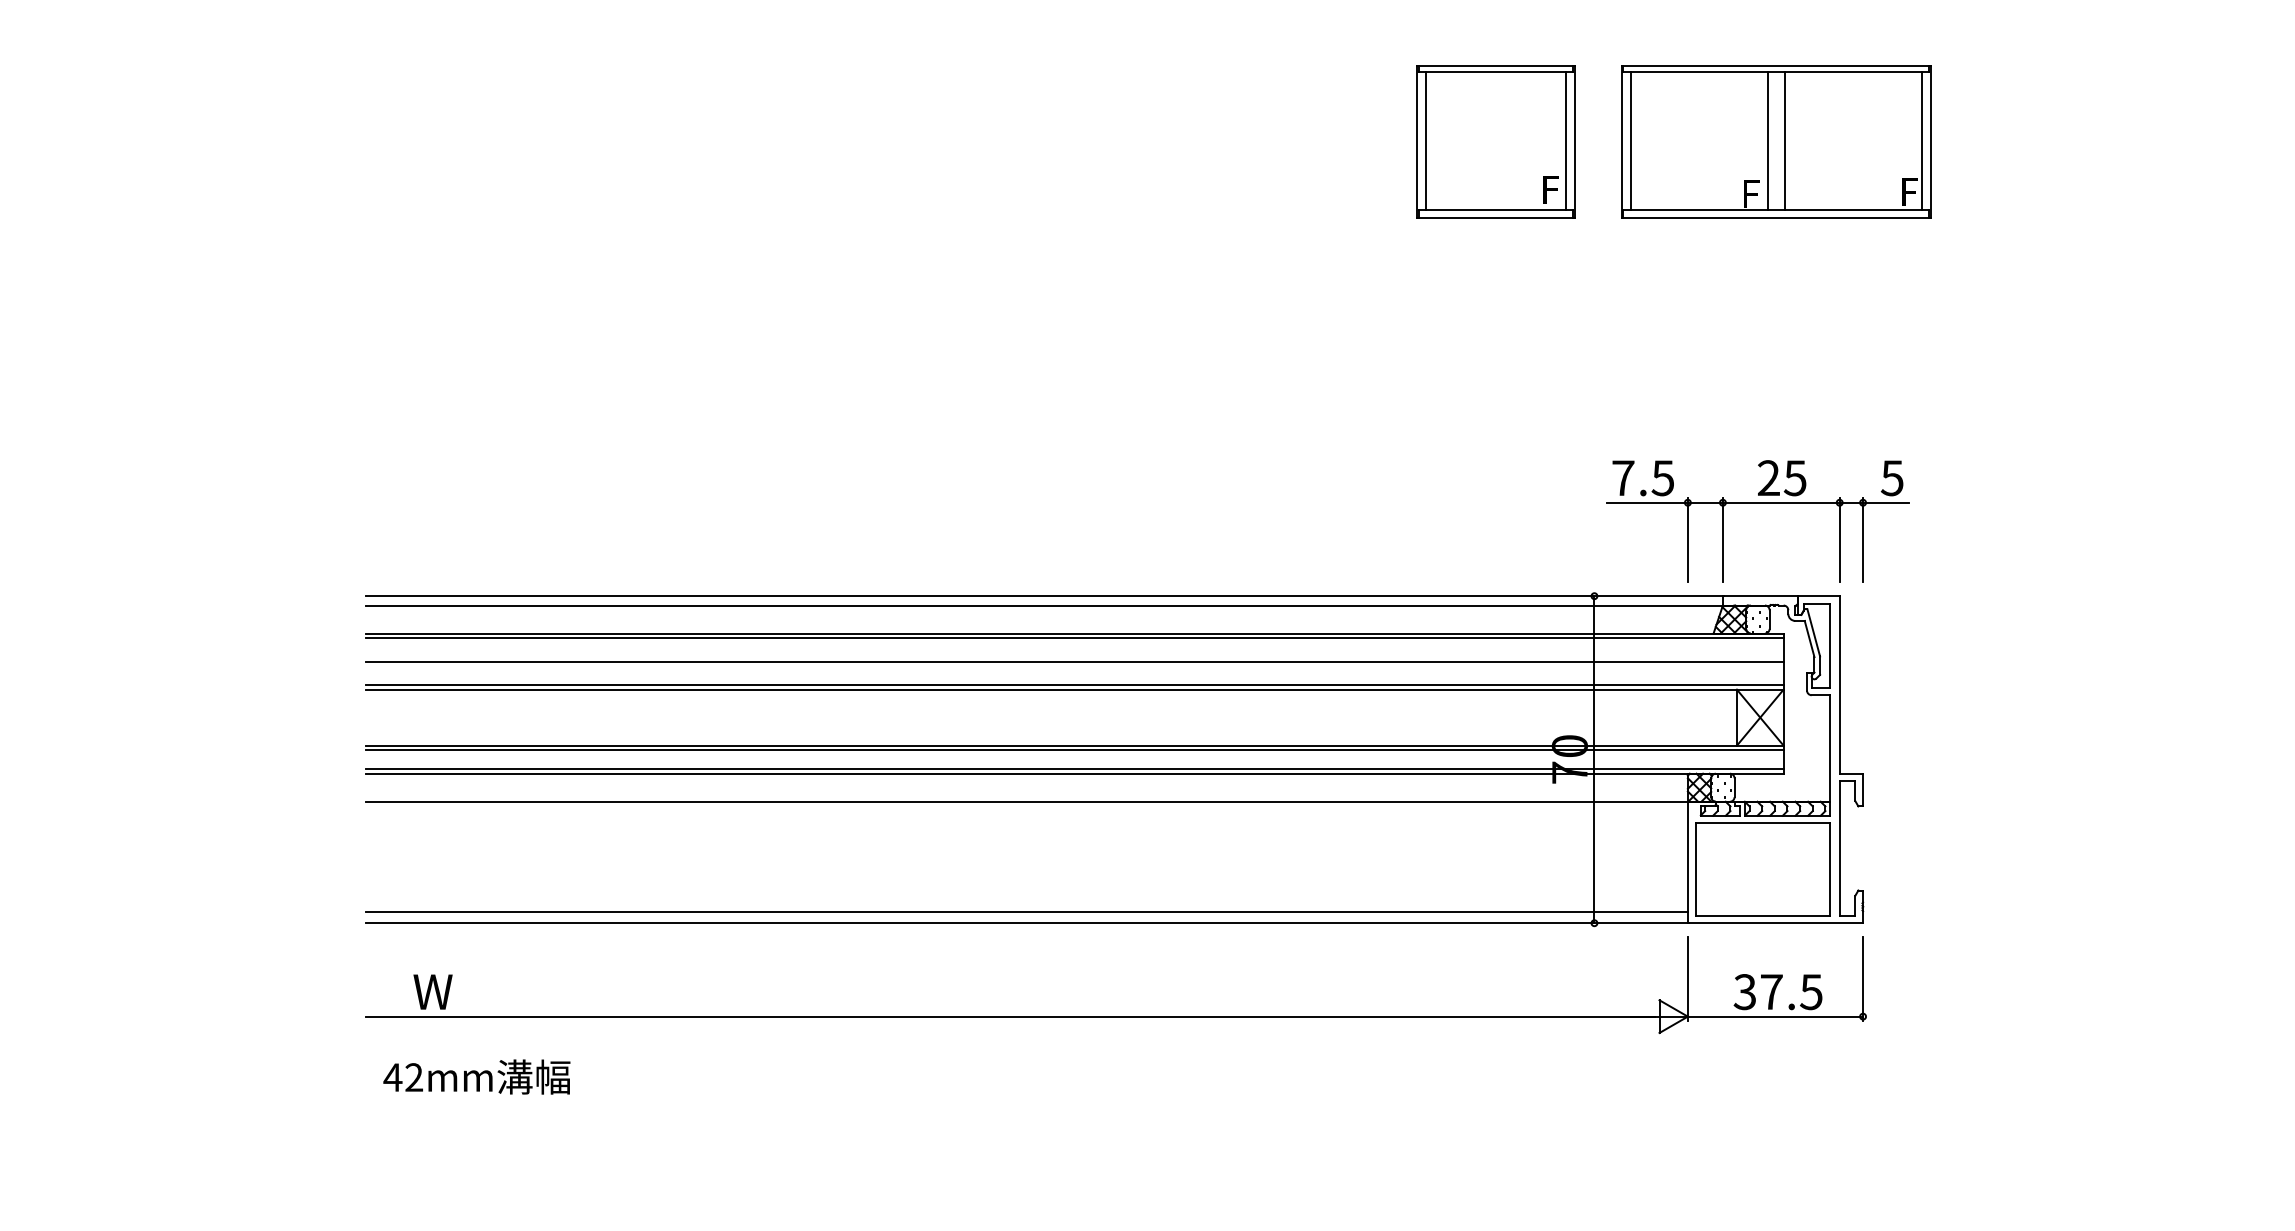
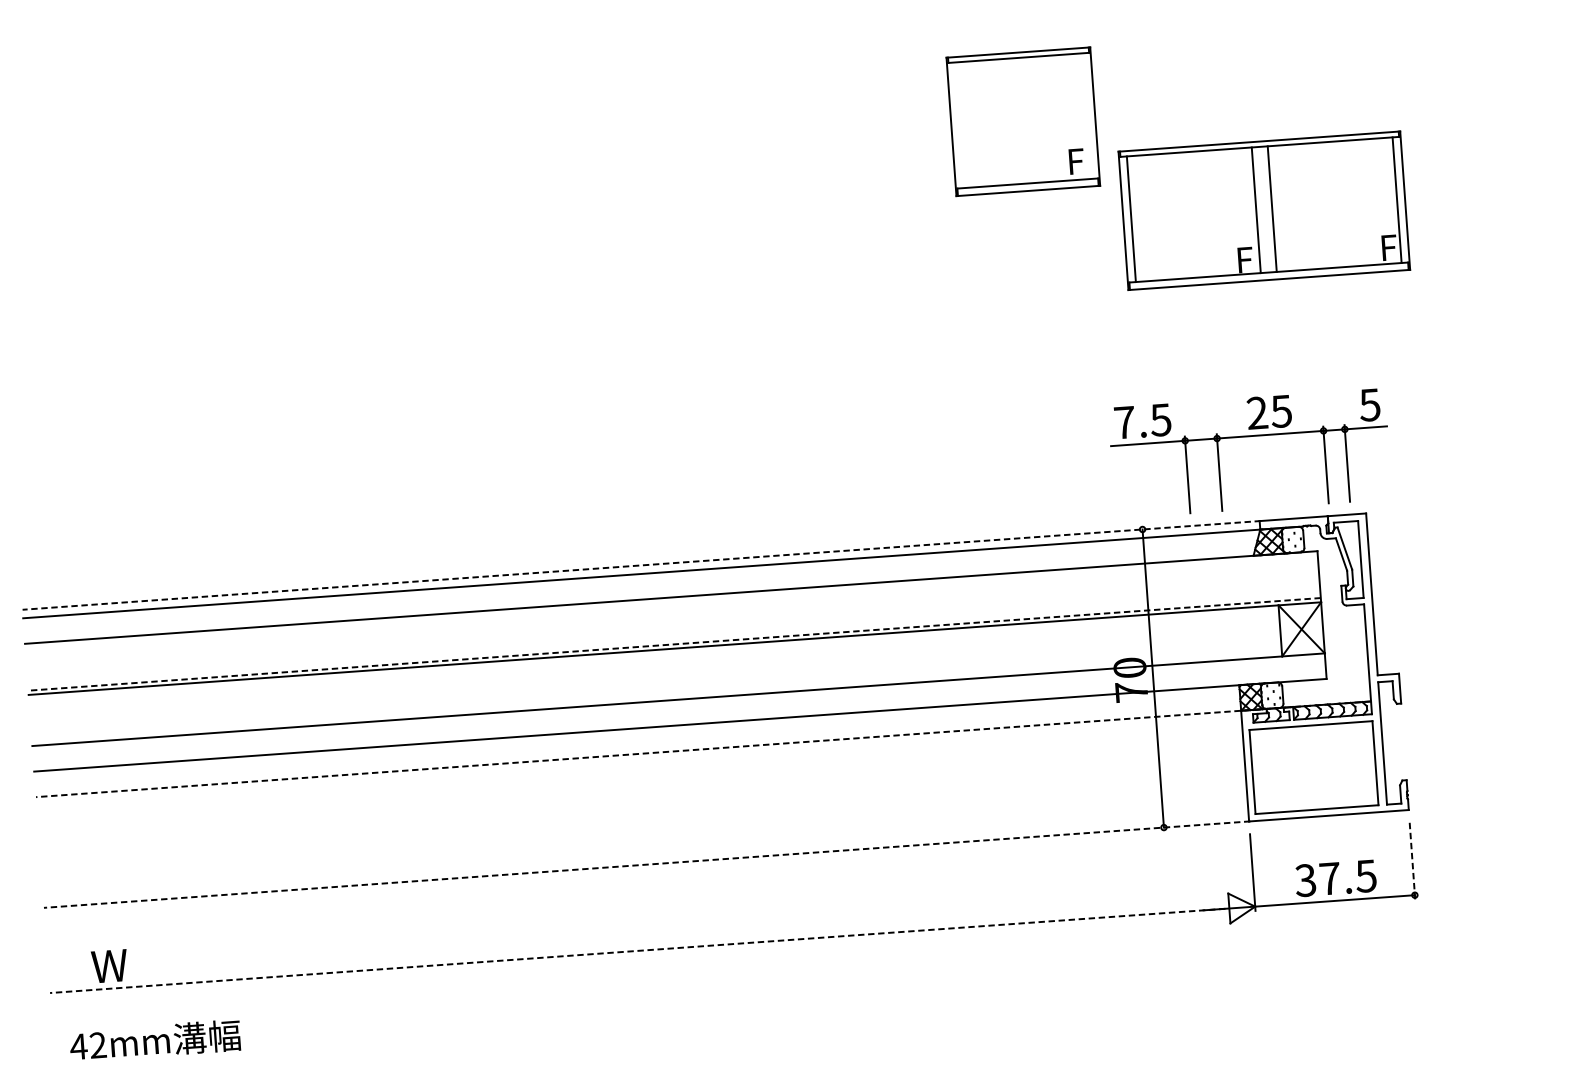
line: (1426, 140) -> (959, 125), removed
line: (1566, 140) -> (1087, 115), removed
part: (1776, 141) -> (1264, 210), moved
part: (1757, 503) -> (1248, 436), moved
line: (1044, 596) -> (641, 565), solid -> dashed
line: (1074, 638) -> (671, 602), removed
line: (1074, 661) -> (672, 622), removed
line: (1074, 684) -> (674, 643), solid -> dashed
line: (1074, 750) -> (678, 704), removed
line: (1074, 769) -> (679, 721), removed
line: (1097, 801) -> (702, 749), solid -> dashed
line: (1026, 911) -> (645, 854), removed
line: (1027, 923) -> (647, 864), solid -> dashed
line: (1863, 979) -> (1412, 861), solid -> dashed
line: (1010, 1016) -> (637, 950), solid -> dashed

